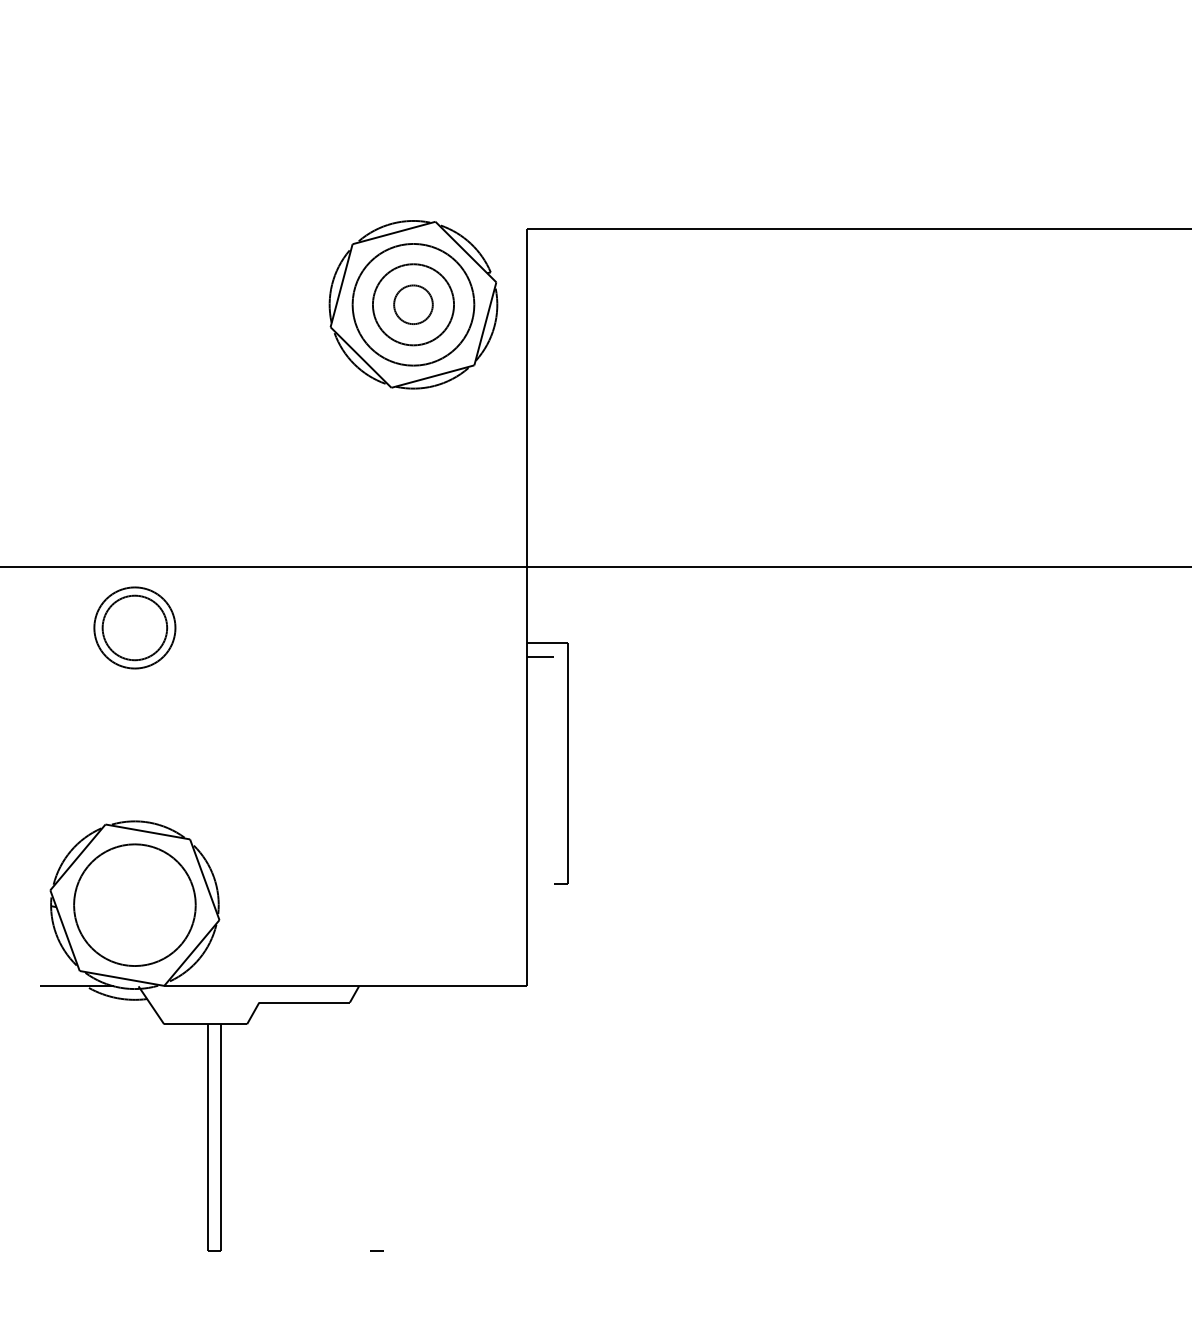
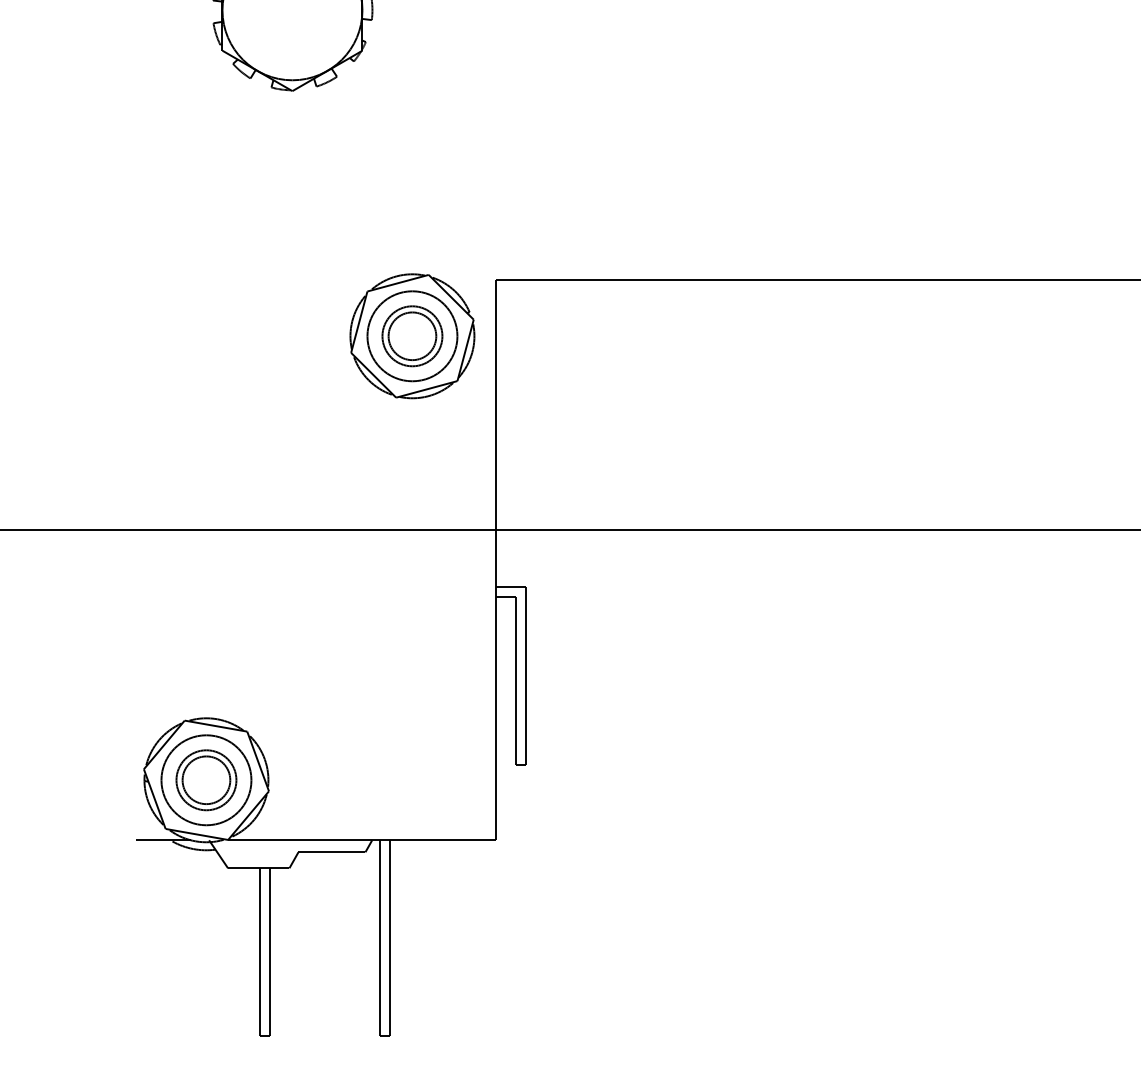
circle: (413, 305) -> (412, 336), size x1.67
part: (134, 628) -> (206, 780), moved
line: (554, 770) -> (516, 680), added
line: (370, 1119) -> (380, 938), added
line: (383, 1119) -> (390, 938), added

